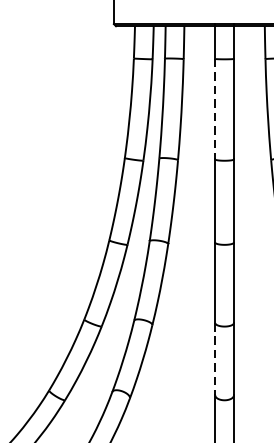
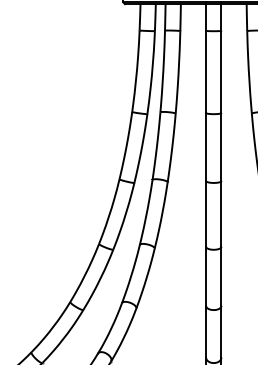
line: (215, 109) -> (206, 72), dashed -> solid
line: (215, 359) -> (206, 276), dashed -> solid

